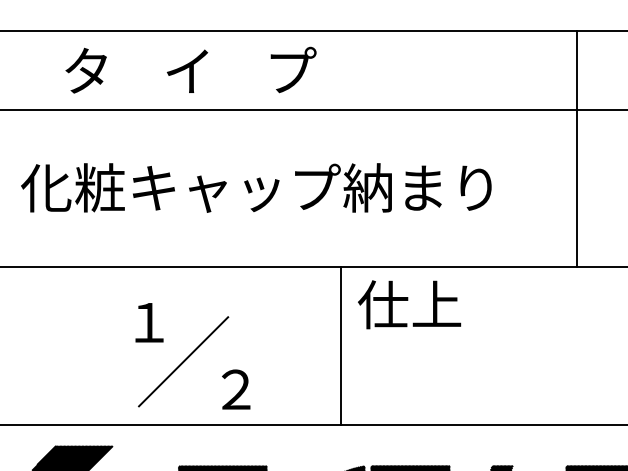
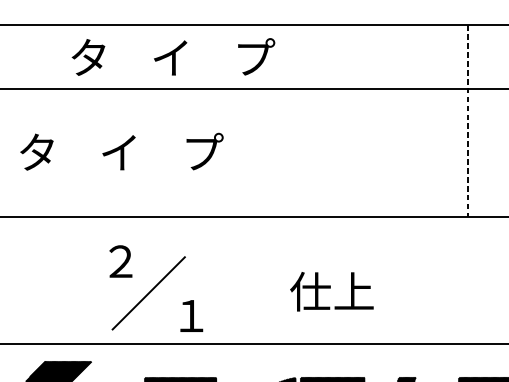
text: (190, 69) -> (173, 56), moved
line: (577, 149) -> (468, 121), solid -> dashed
text: (256, 187) -> (207, 152), 化粧キャップ納まり -> タ    イ    プ
text: (409, 304) -> (331, 291), moved
text: (148, 322) -> (120, 261), １ -> ２
line: (340, 345) -> (275, 280), removed
text: (236, 389) -> (191, 315), ２ -> １

